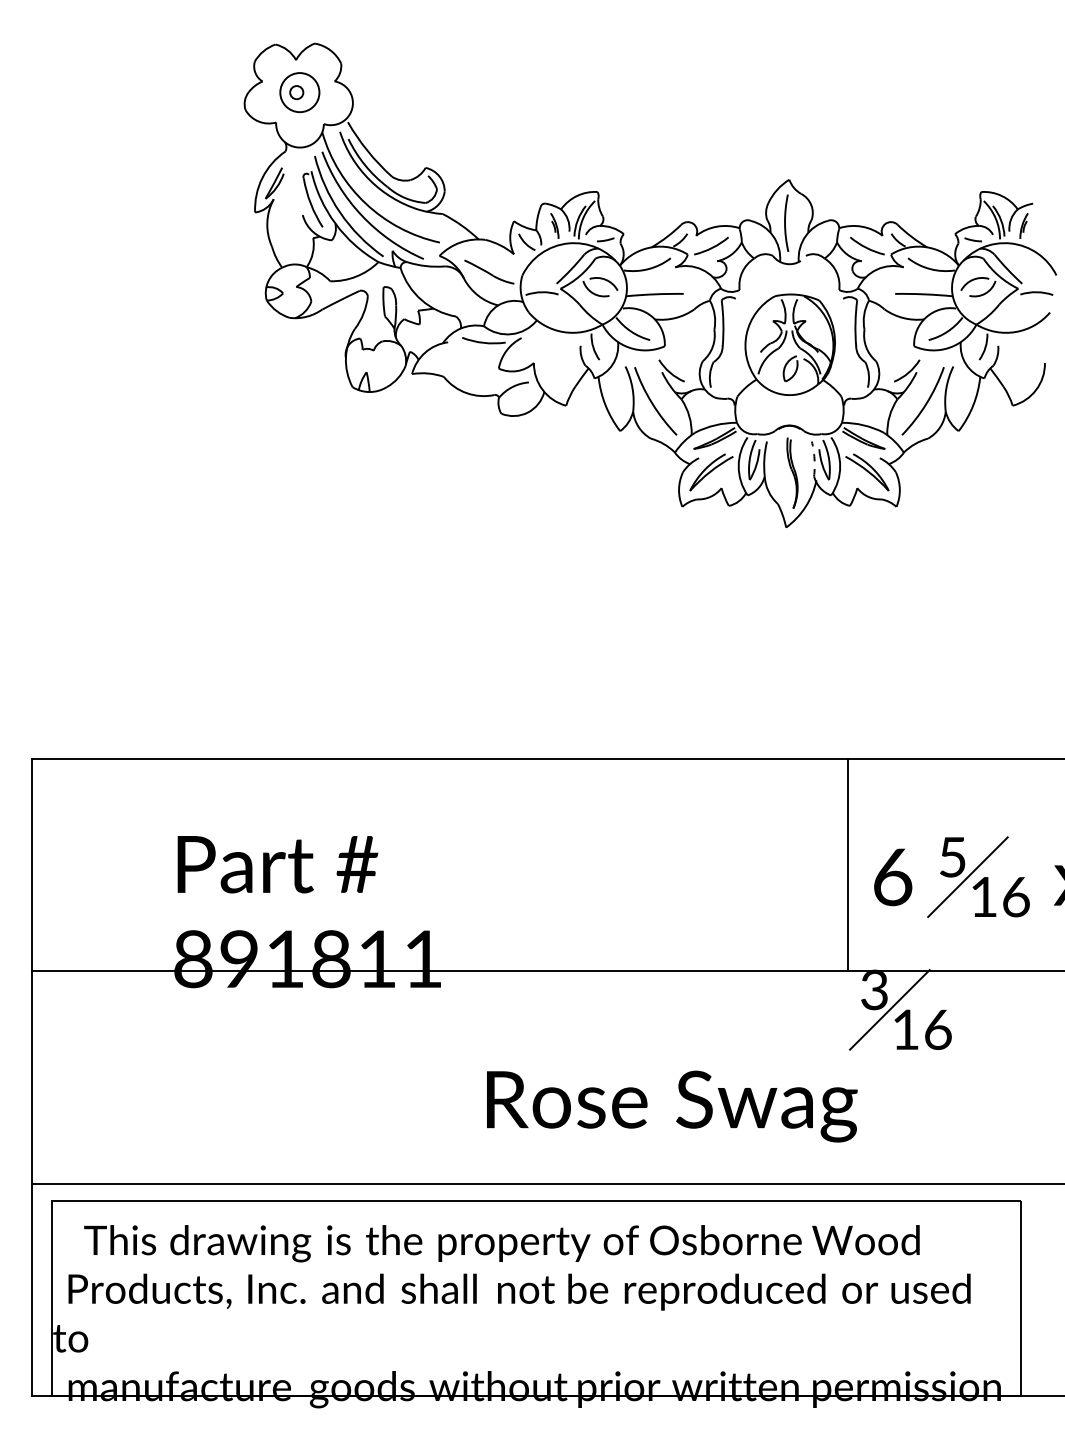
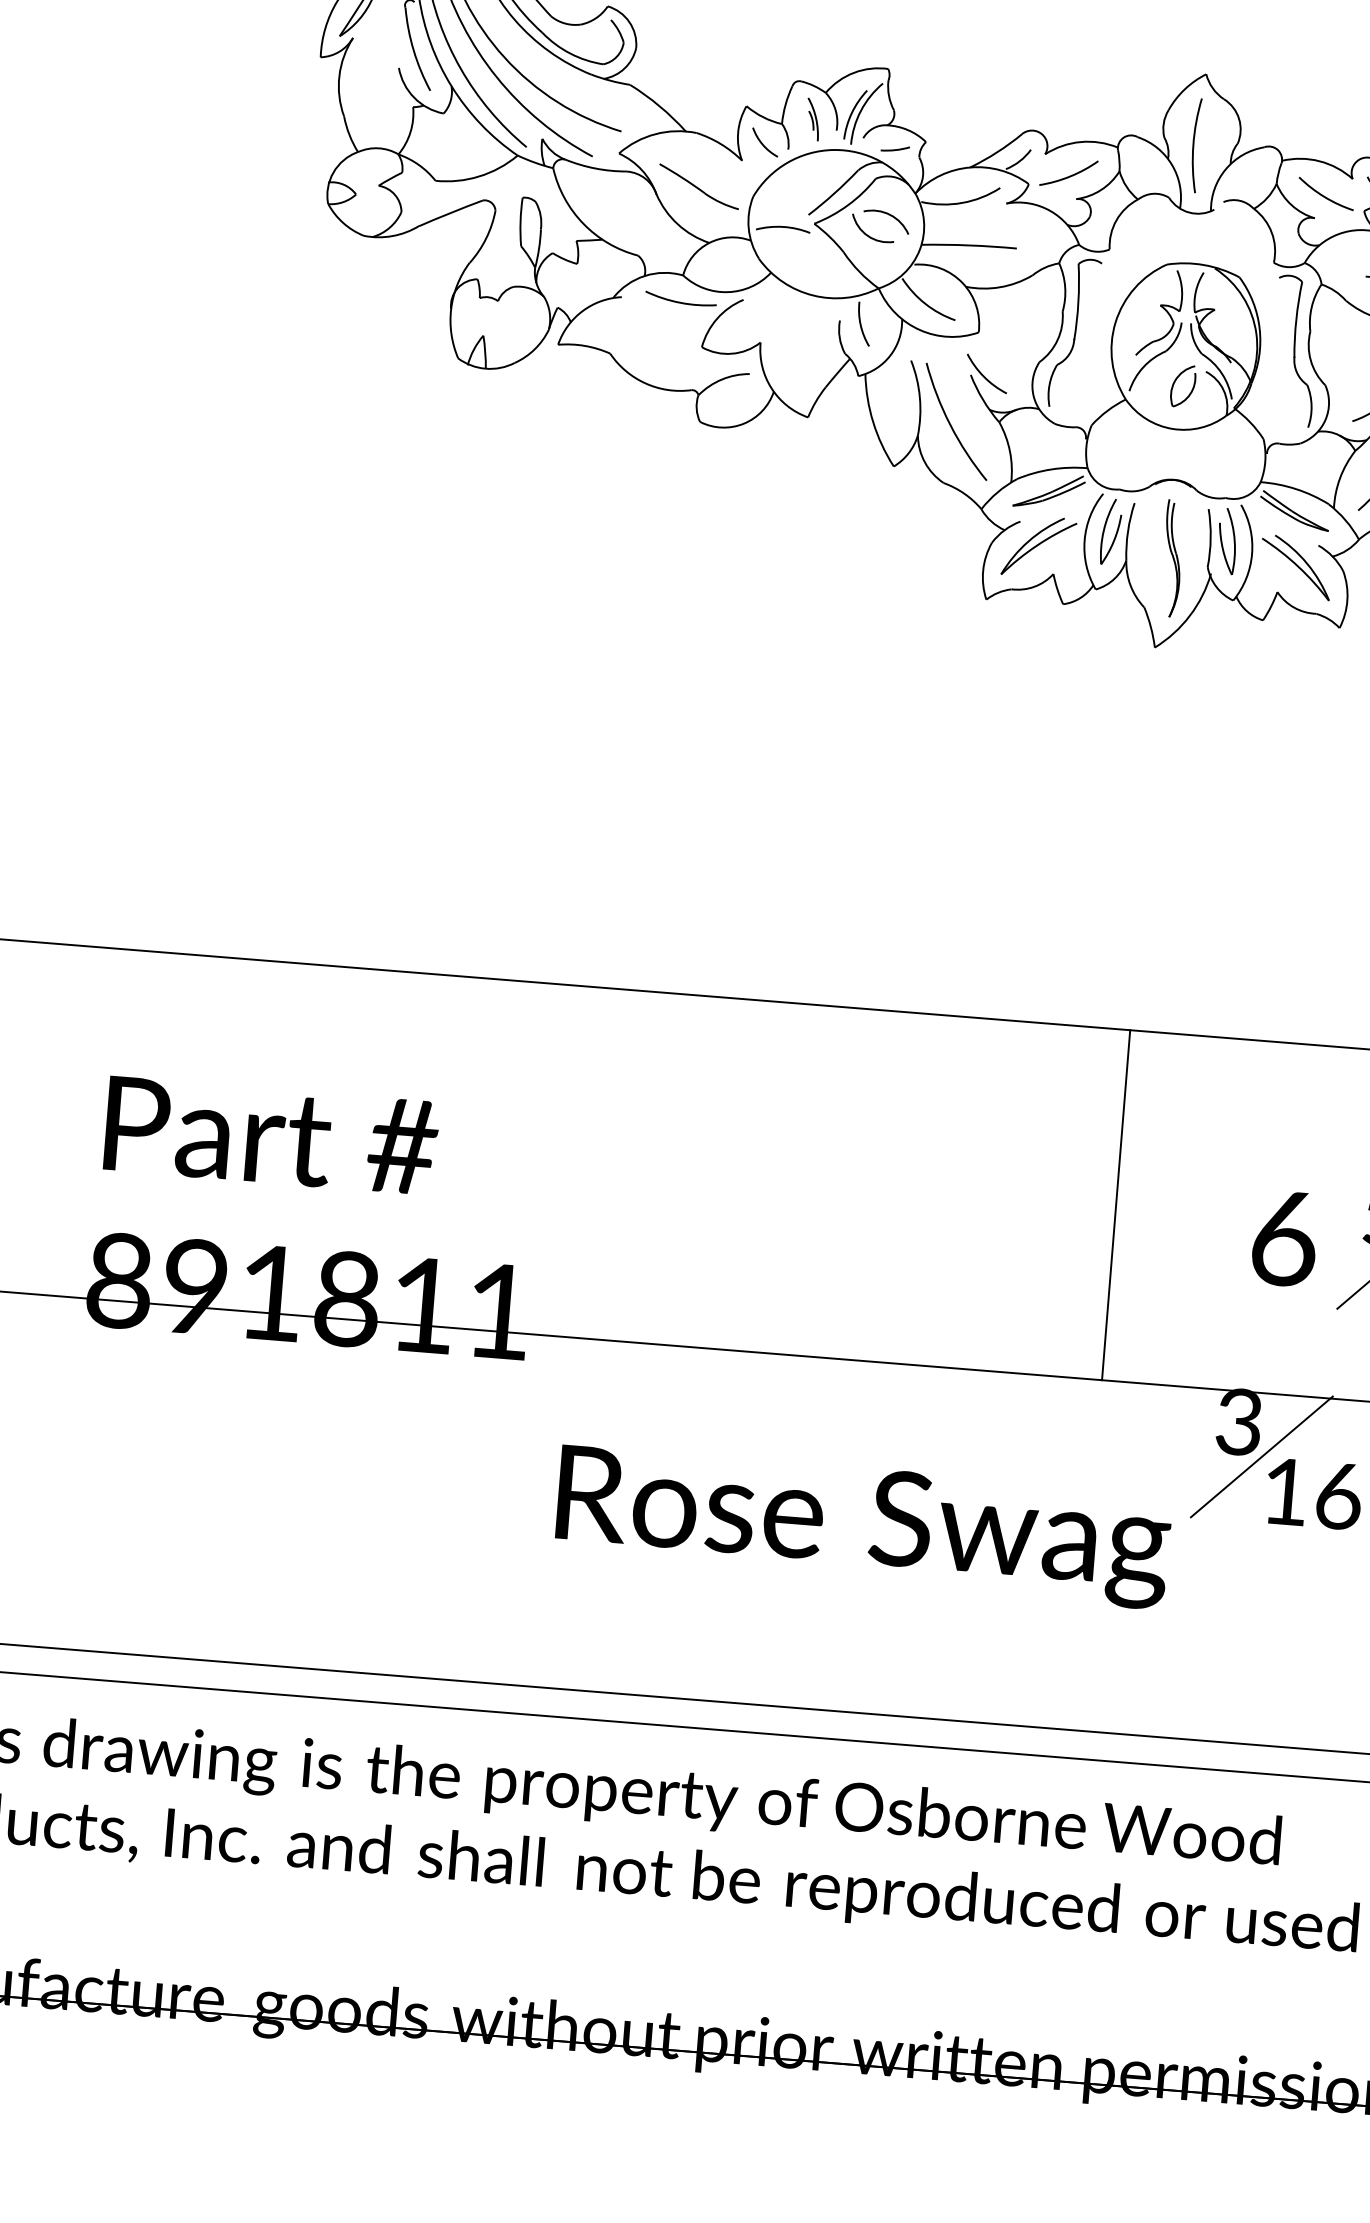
arc: (814, 458) -> (1210, 537), dashed -> solid
line: (847, 865) -> (1115, 1205), moved
text: (672, 1106) -> (863, 1527), moved

